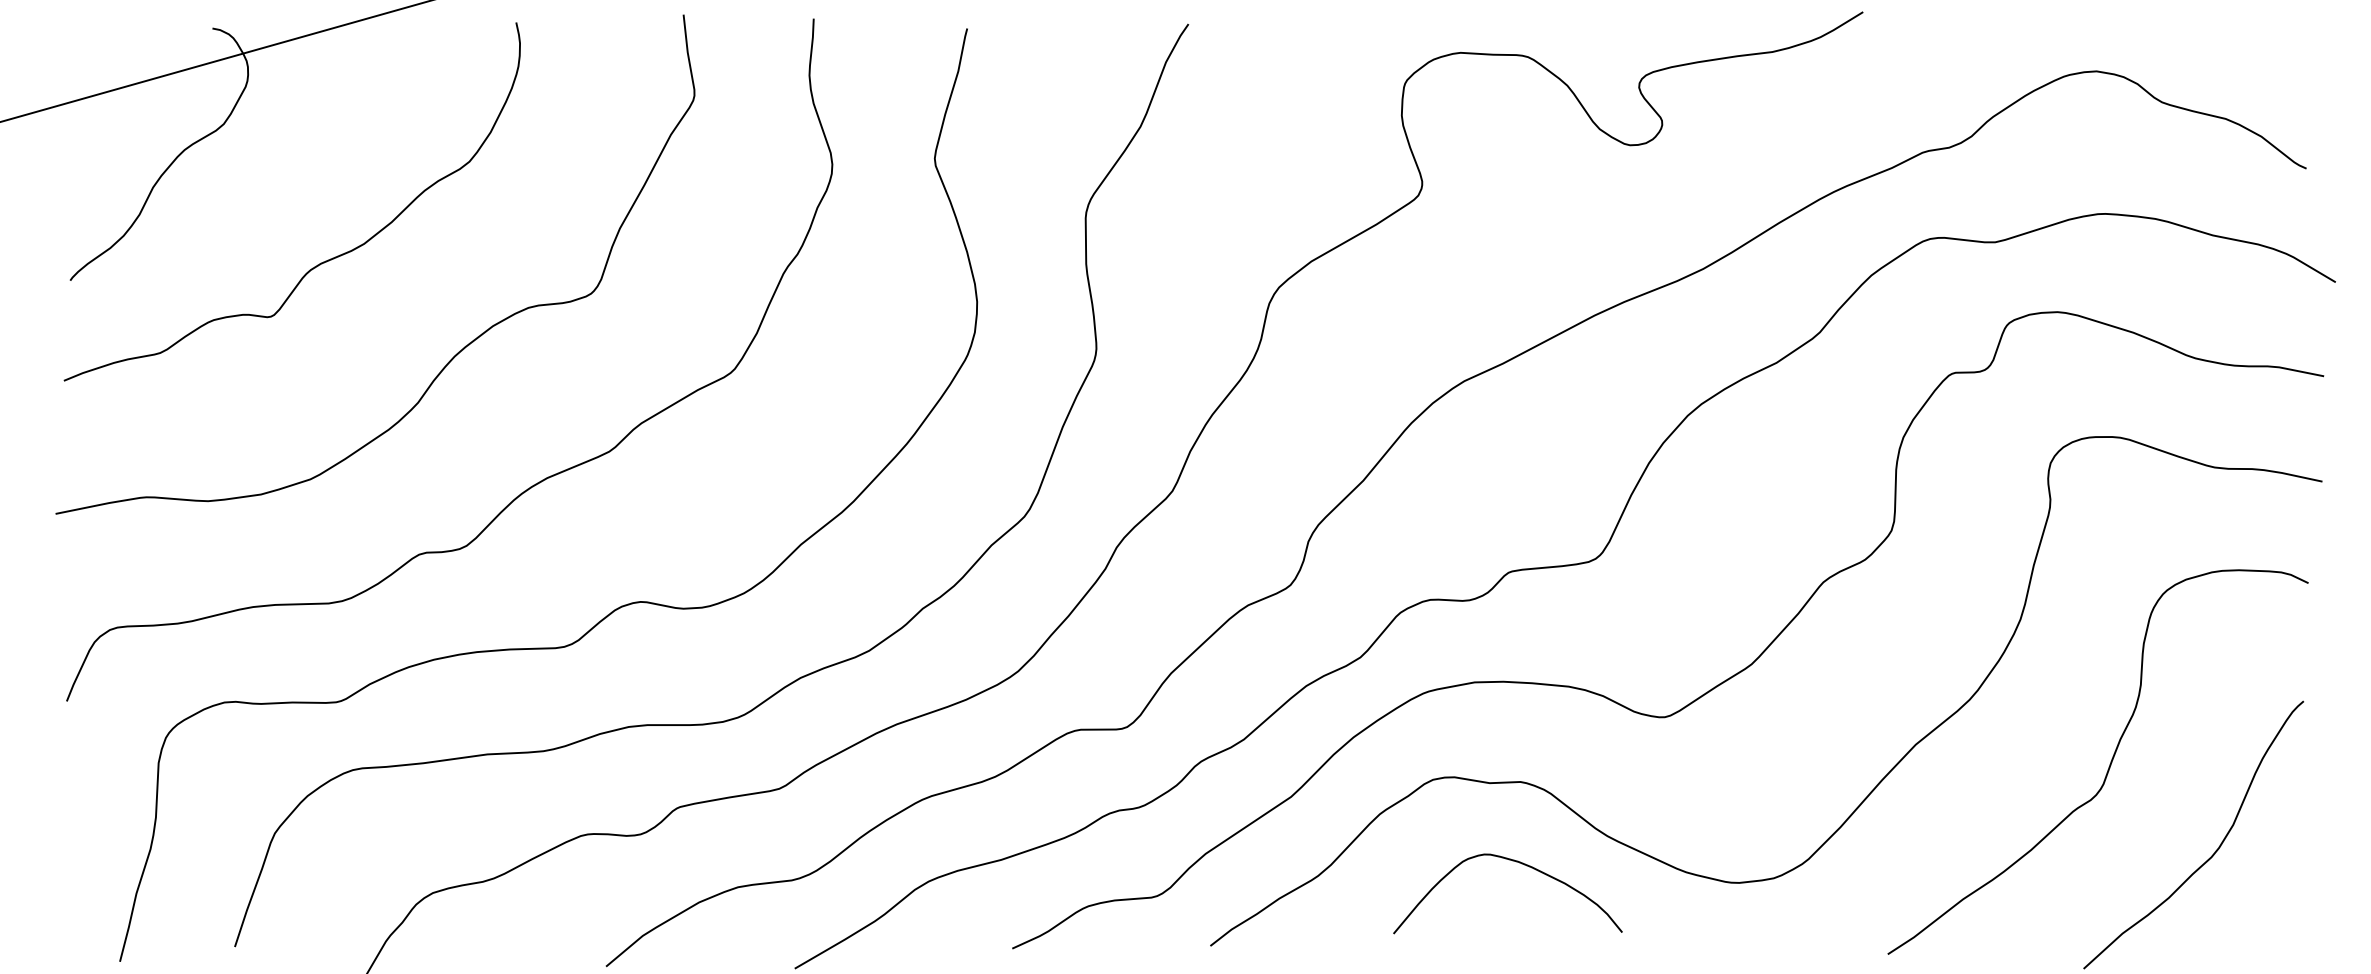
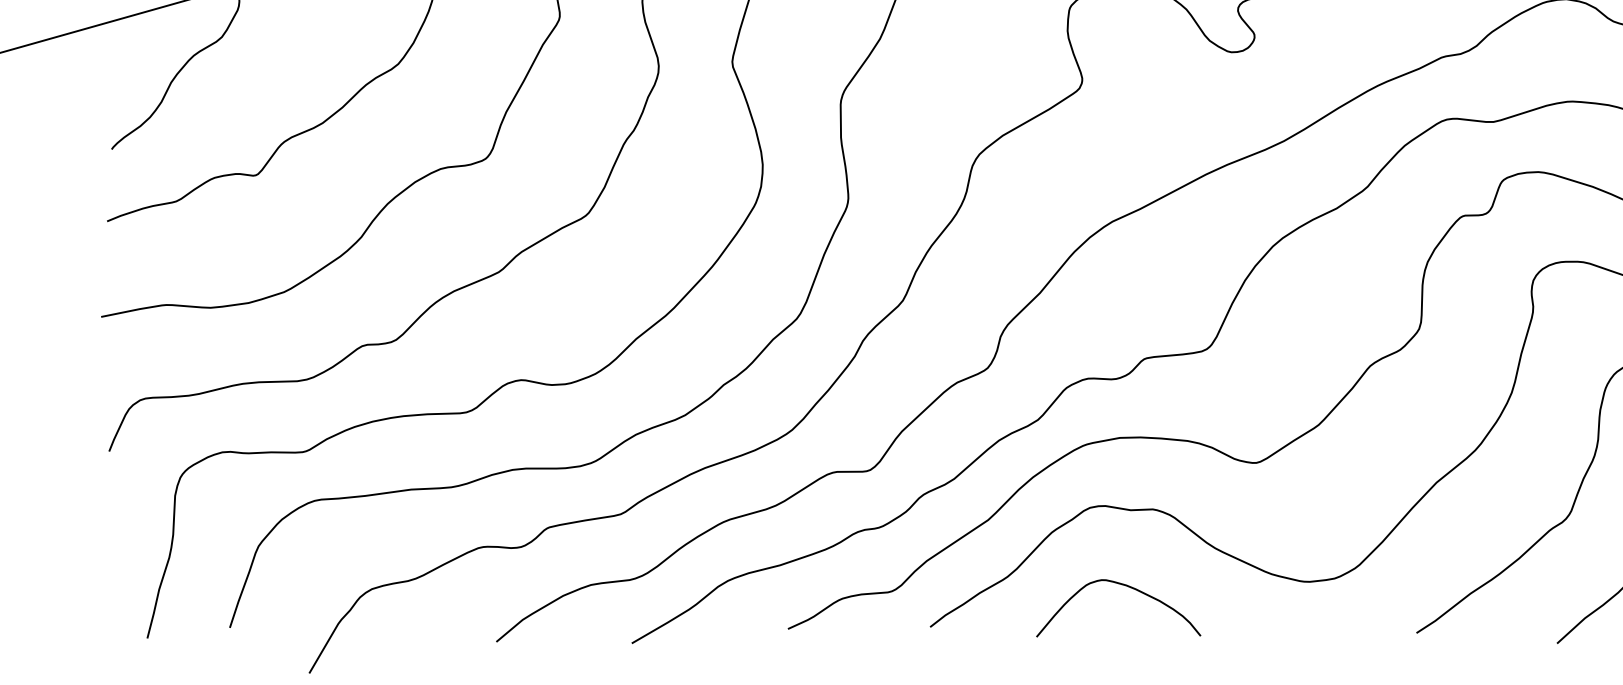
curve: (1521, 864) -> (1128, 587), moved

